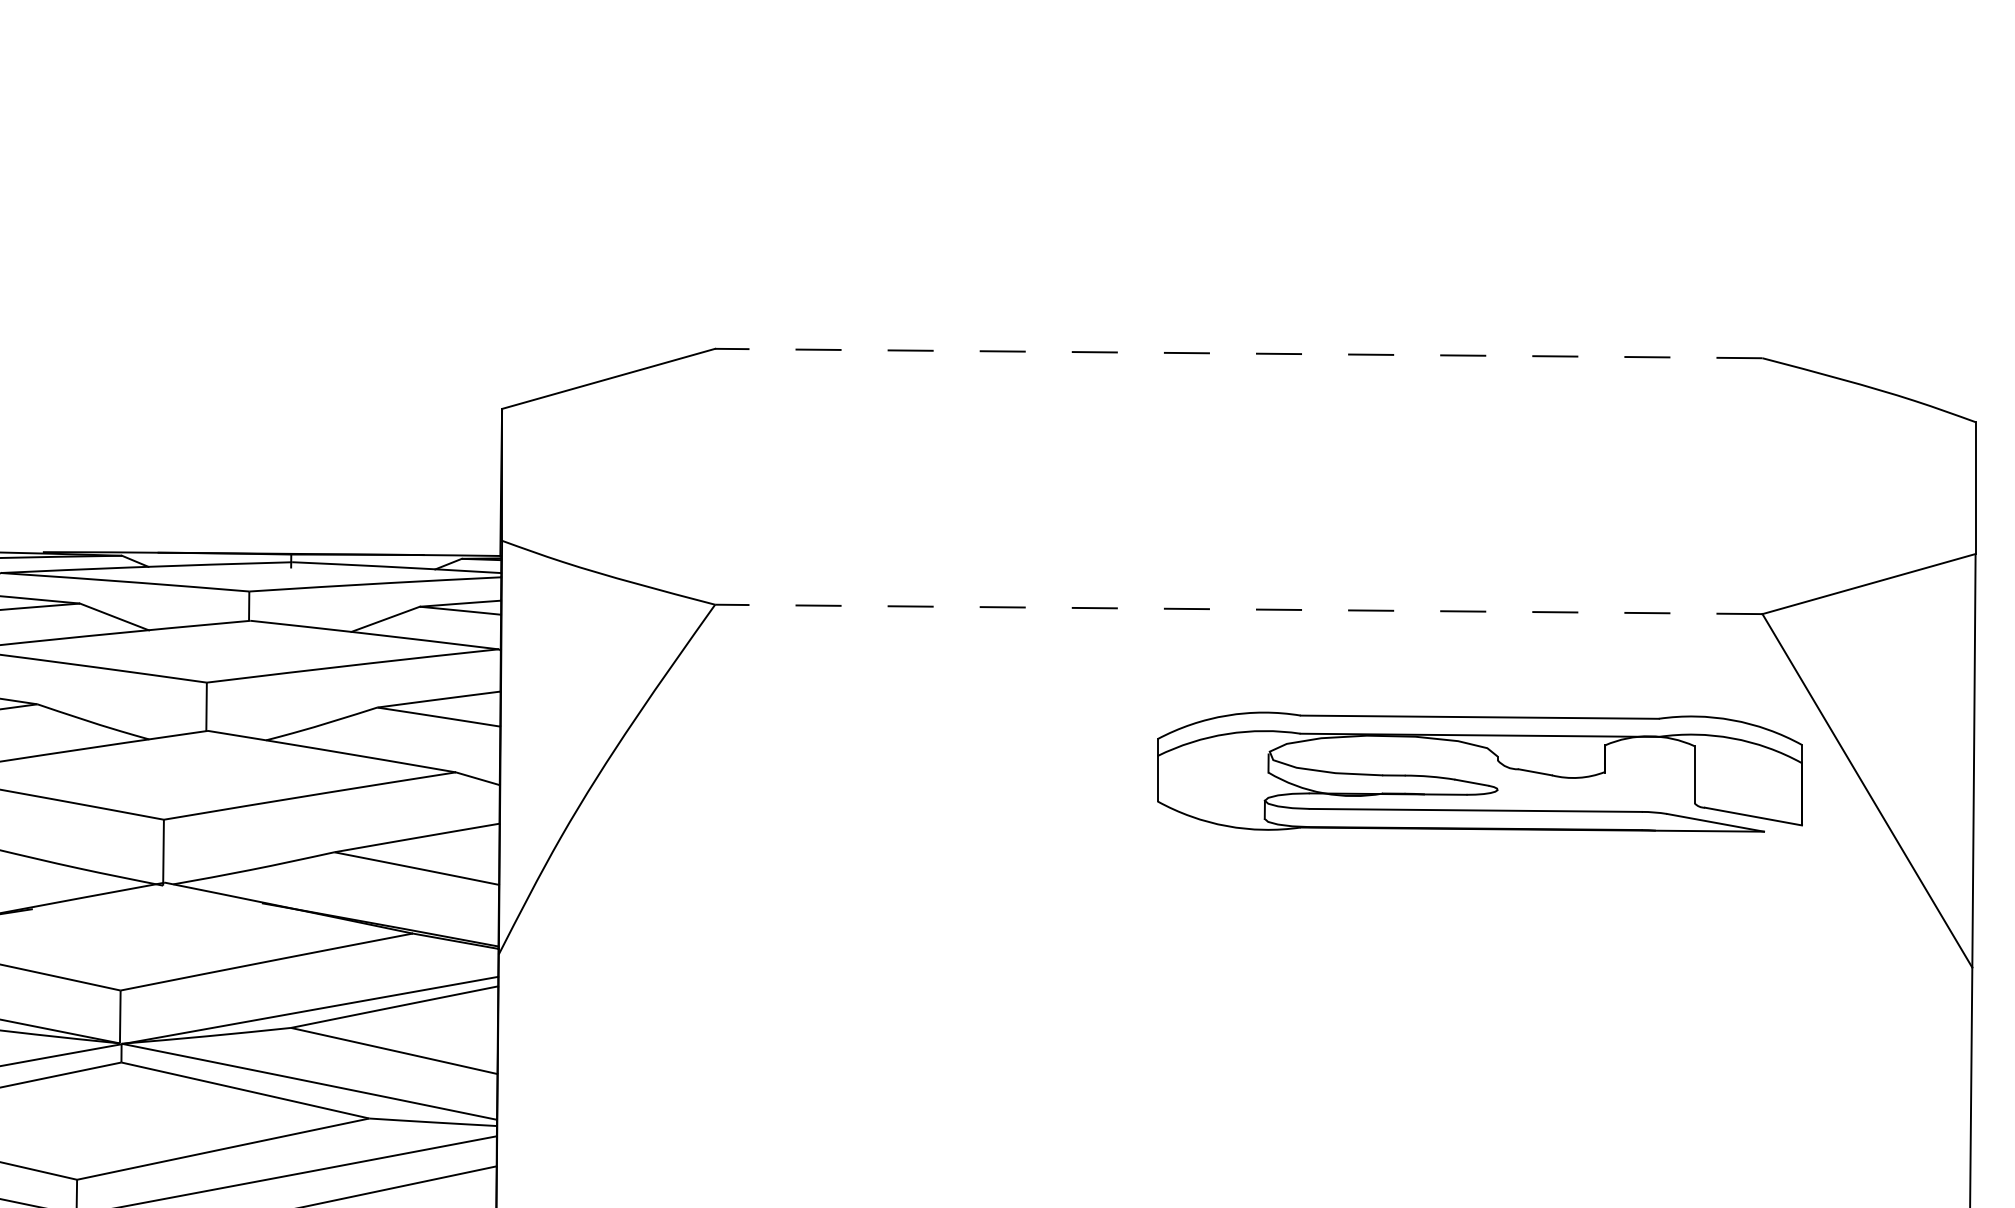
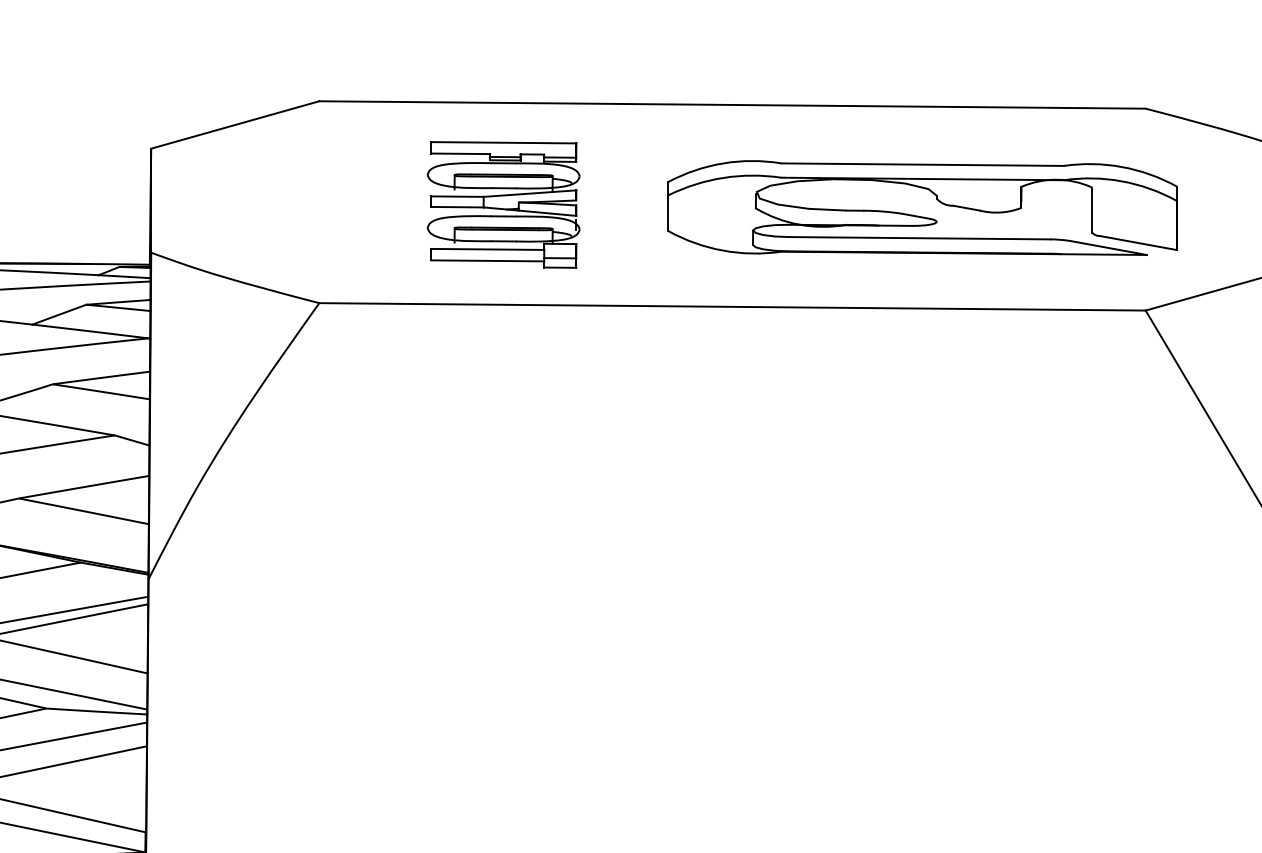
line: (1238, 353) -> (732, 104), dashed -> solid
part: (948, 479) -> (503, 204), added
line: (1238, 609) -> (732, 306), dashed -> solid
part: (1477, 782) -> (920, 216), moved

